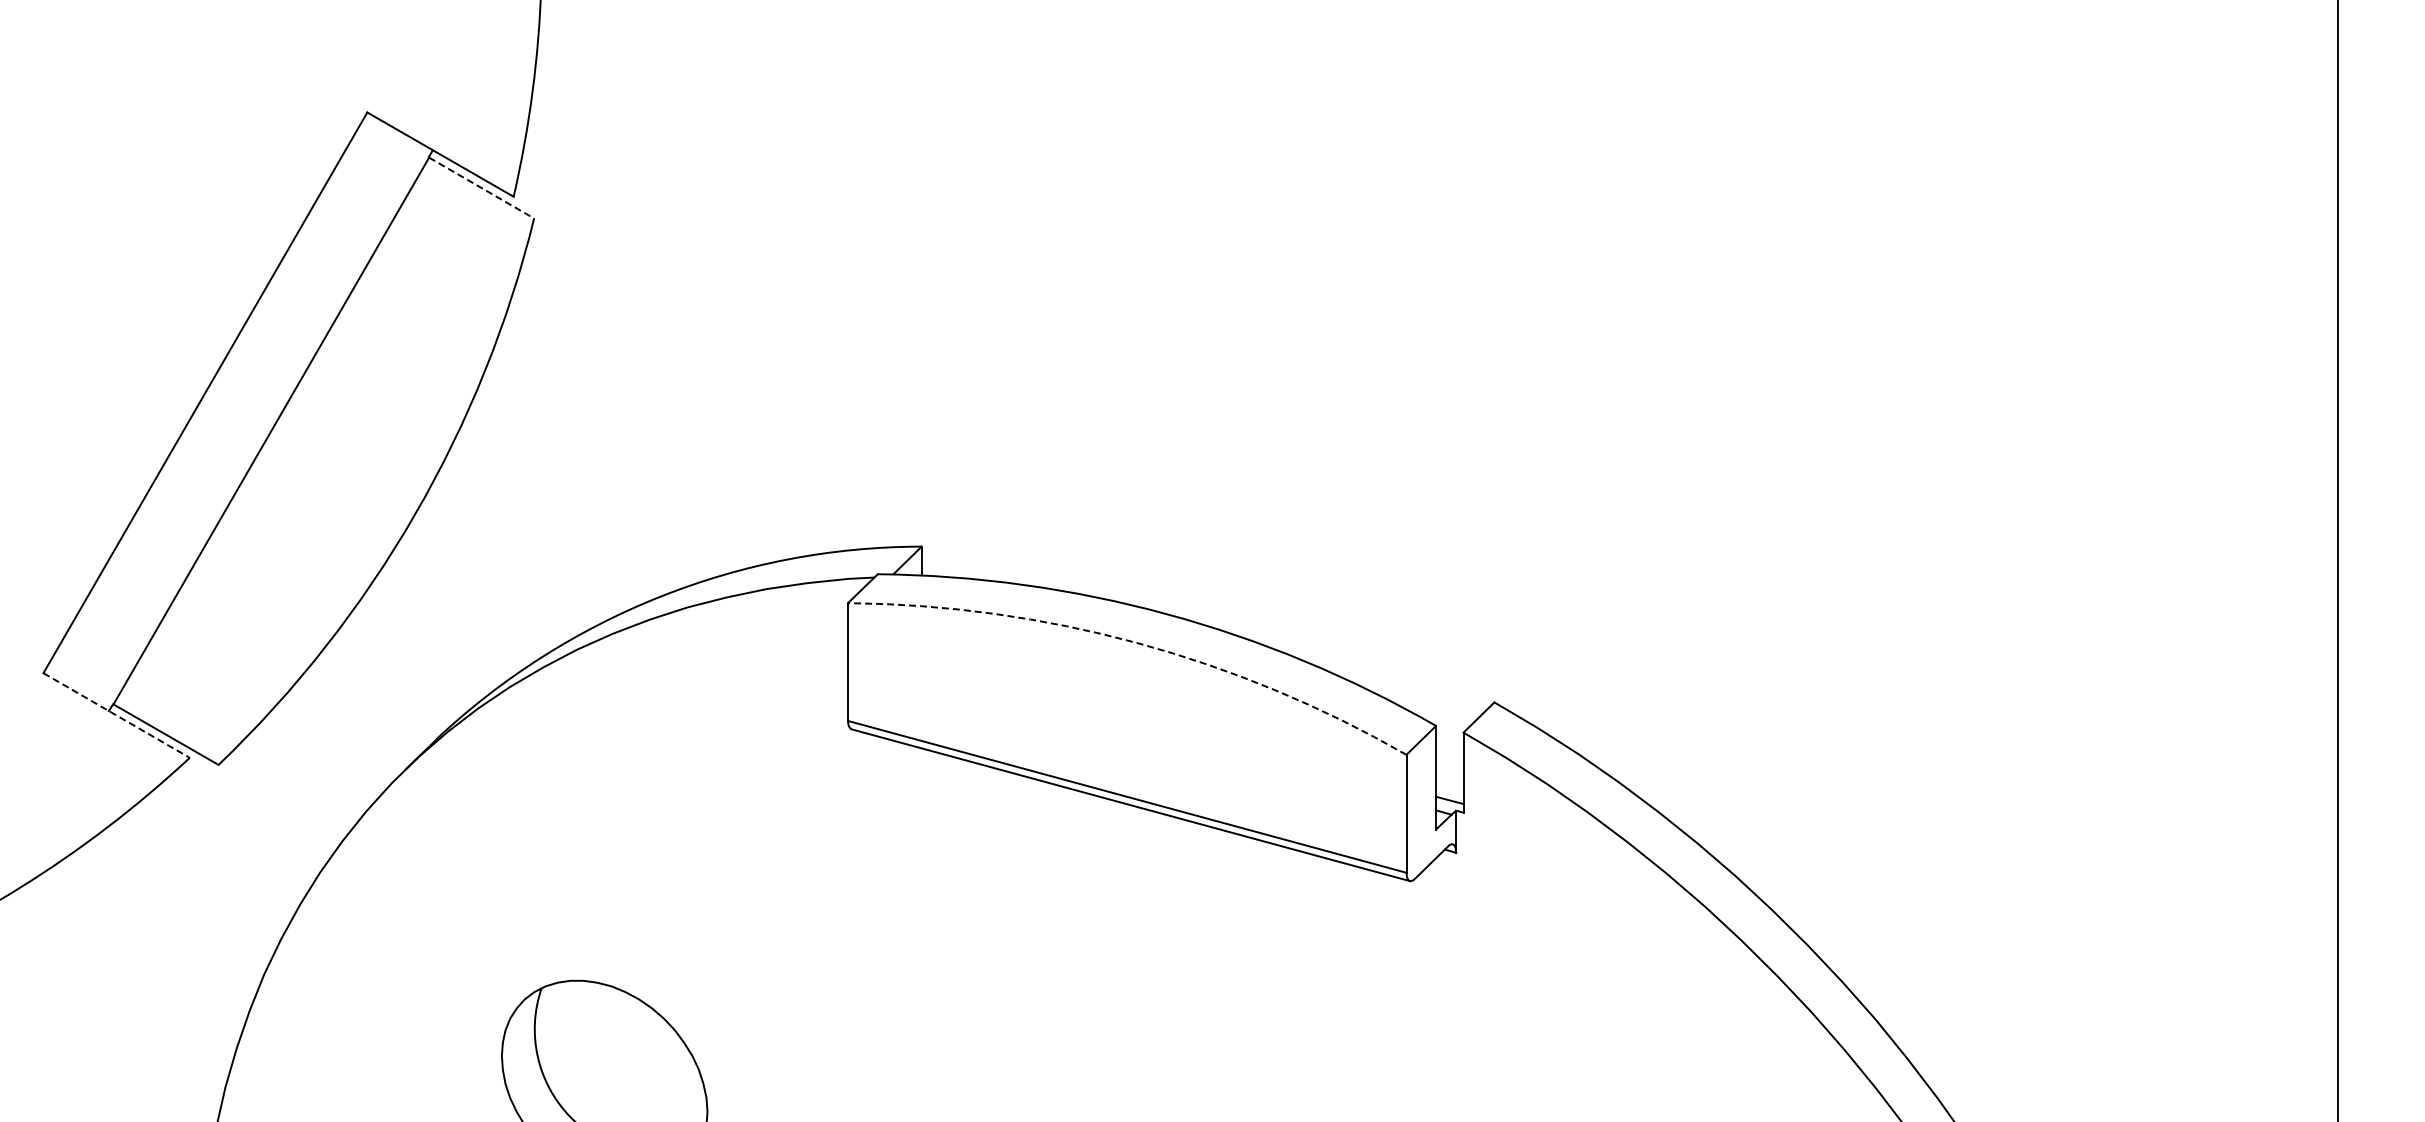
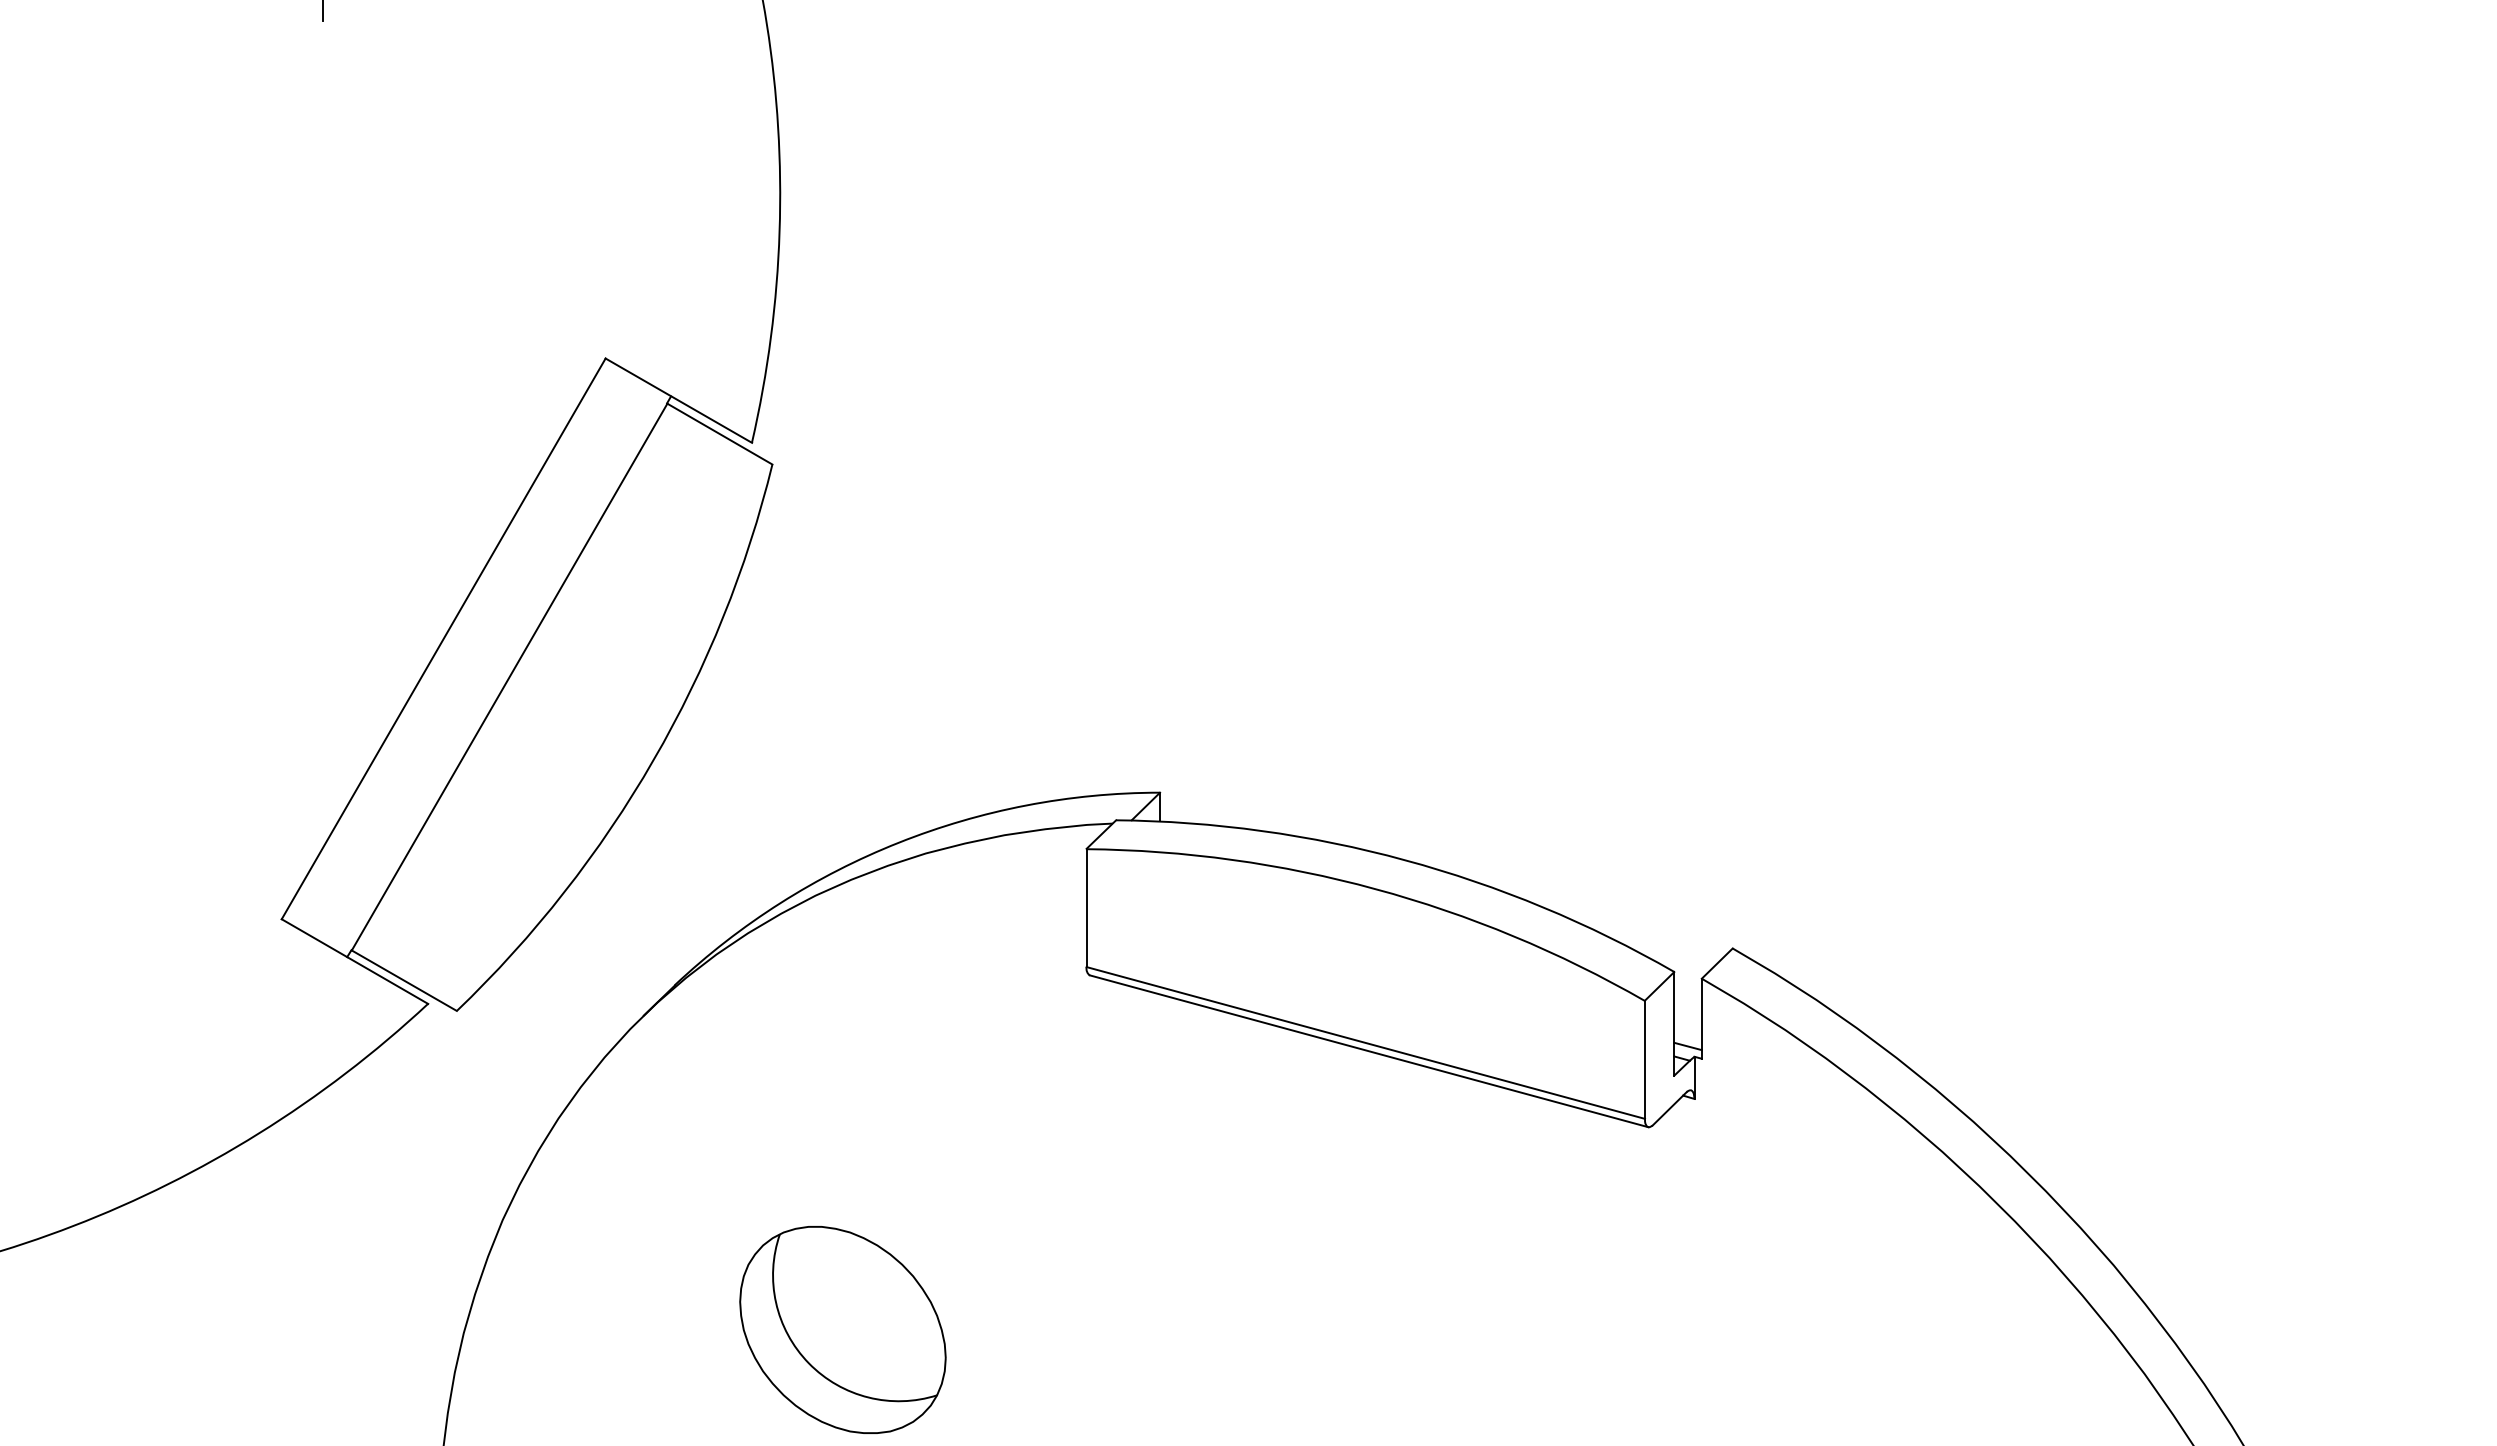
line: (481, 188) -> (719, 434), dashed -> solid
arc: (1137, 643) -> (1375, 889), dashed -> solid
line: (117, 715) -> (355, 961), dashed -> solid

